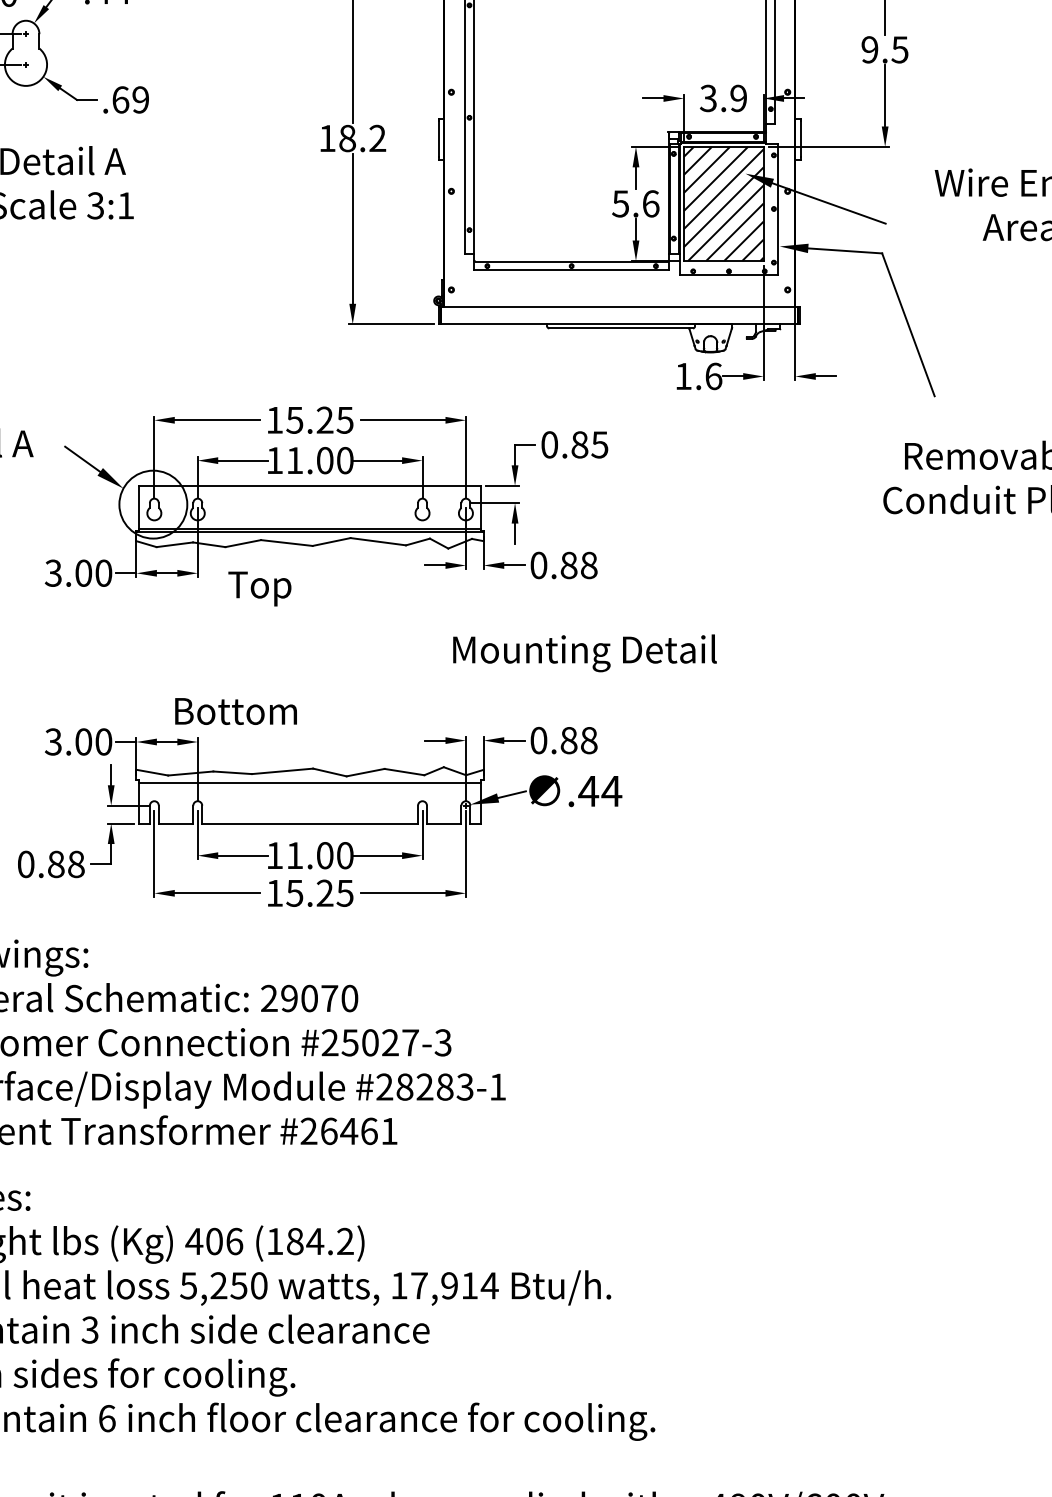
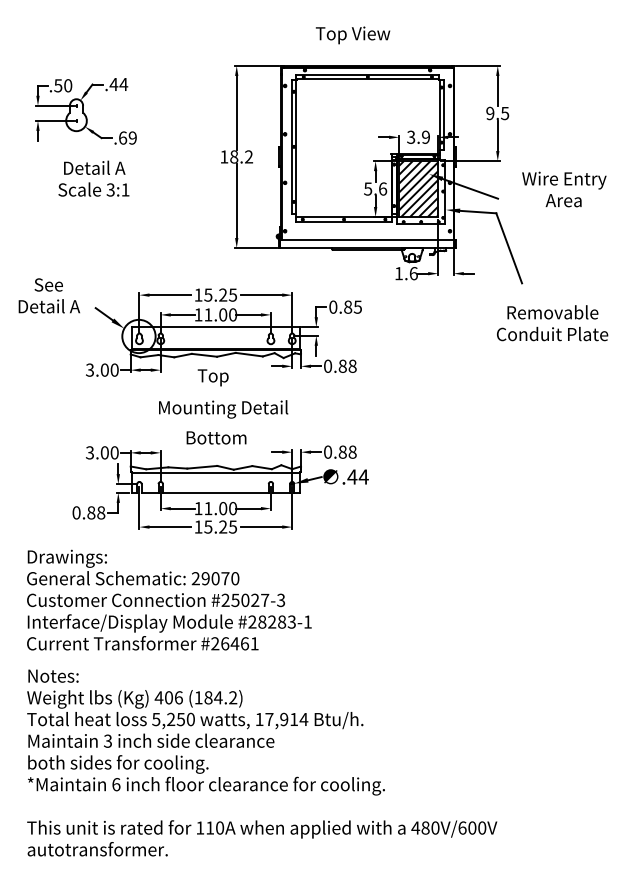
text: (258, 588) -> (212, 377), moved
text: (584, 653) -> (223, 409), moved
text: (236, 710) -> (216, 437), moved

